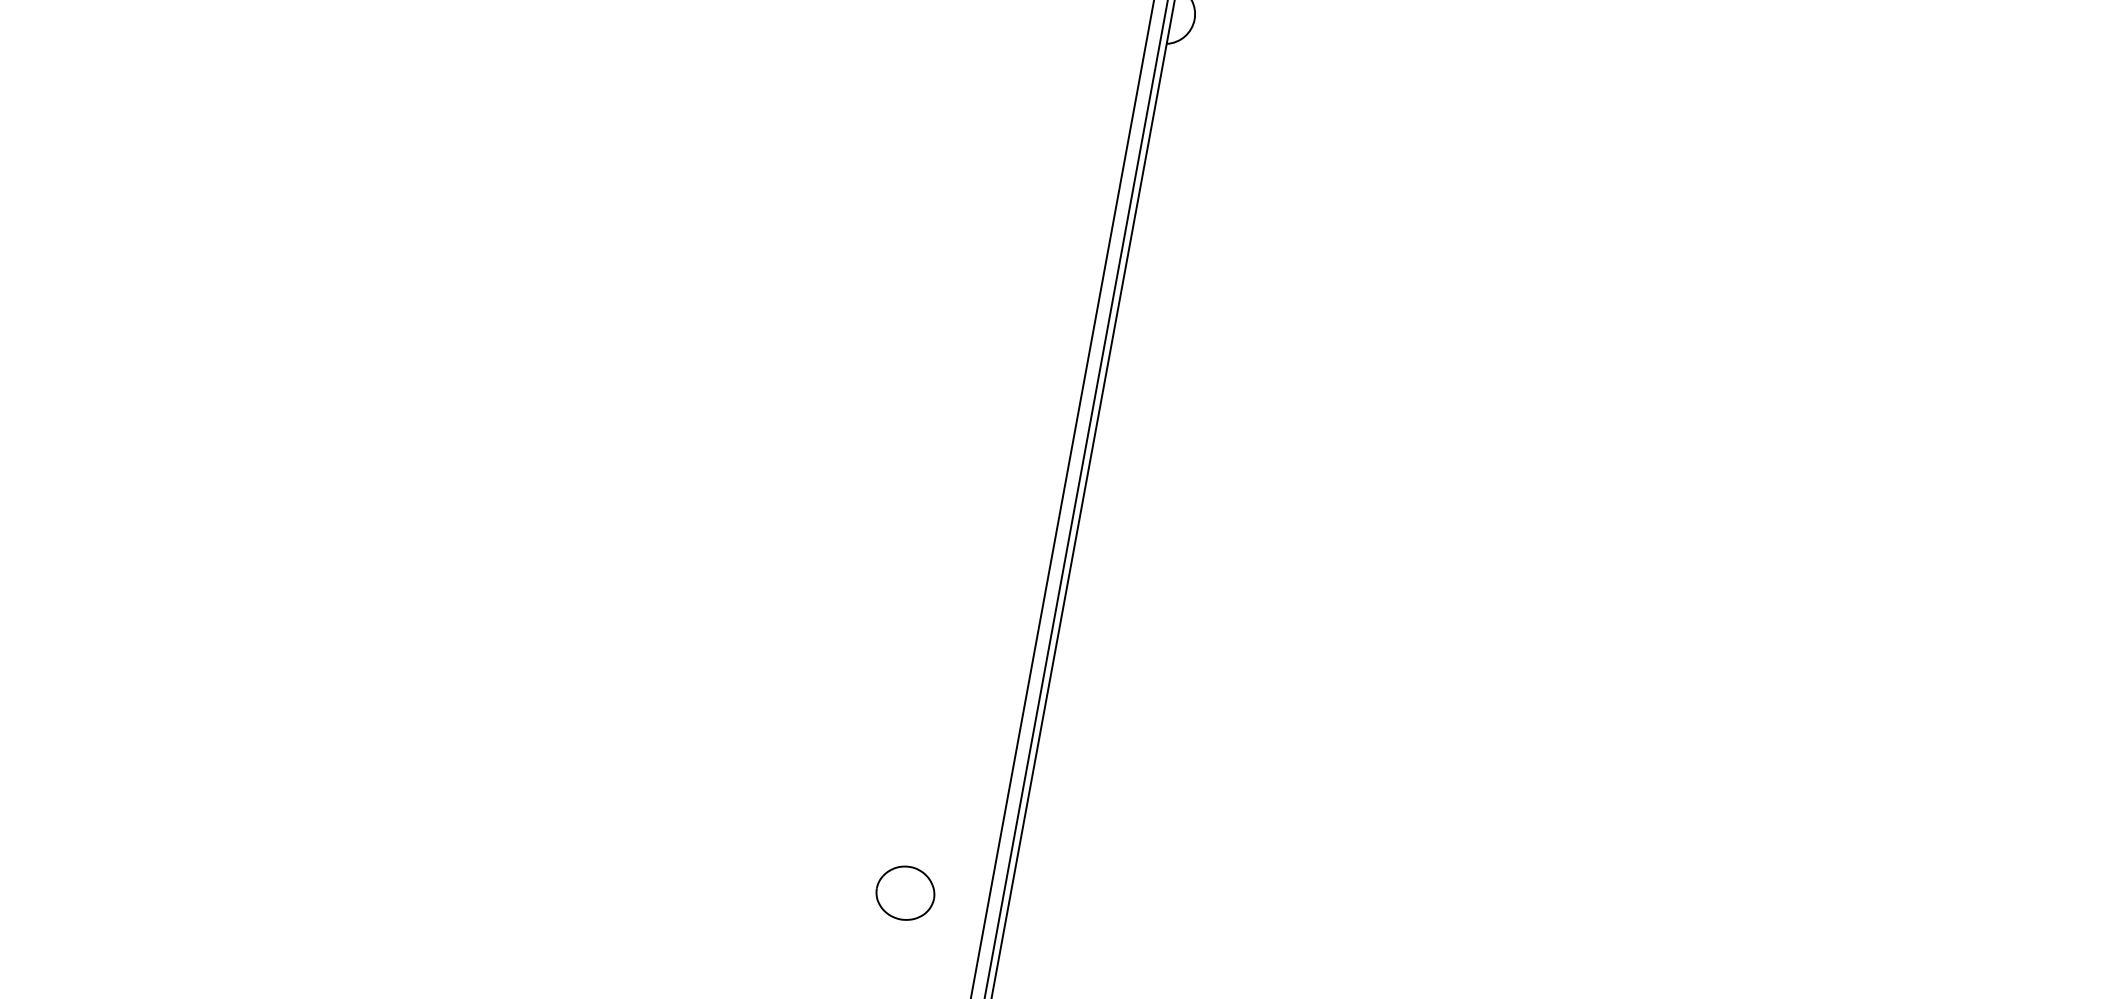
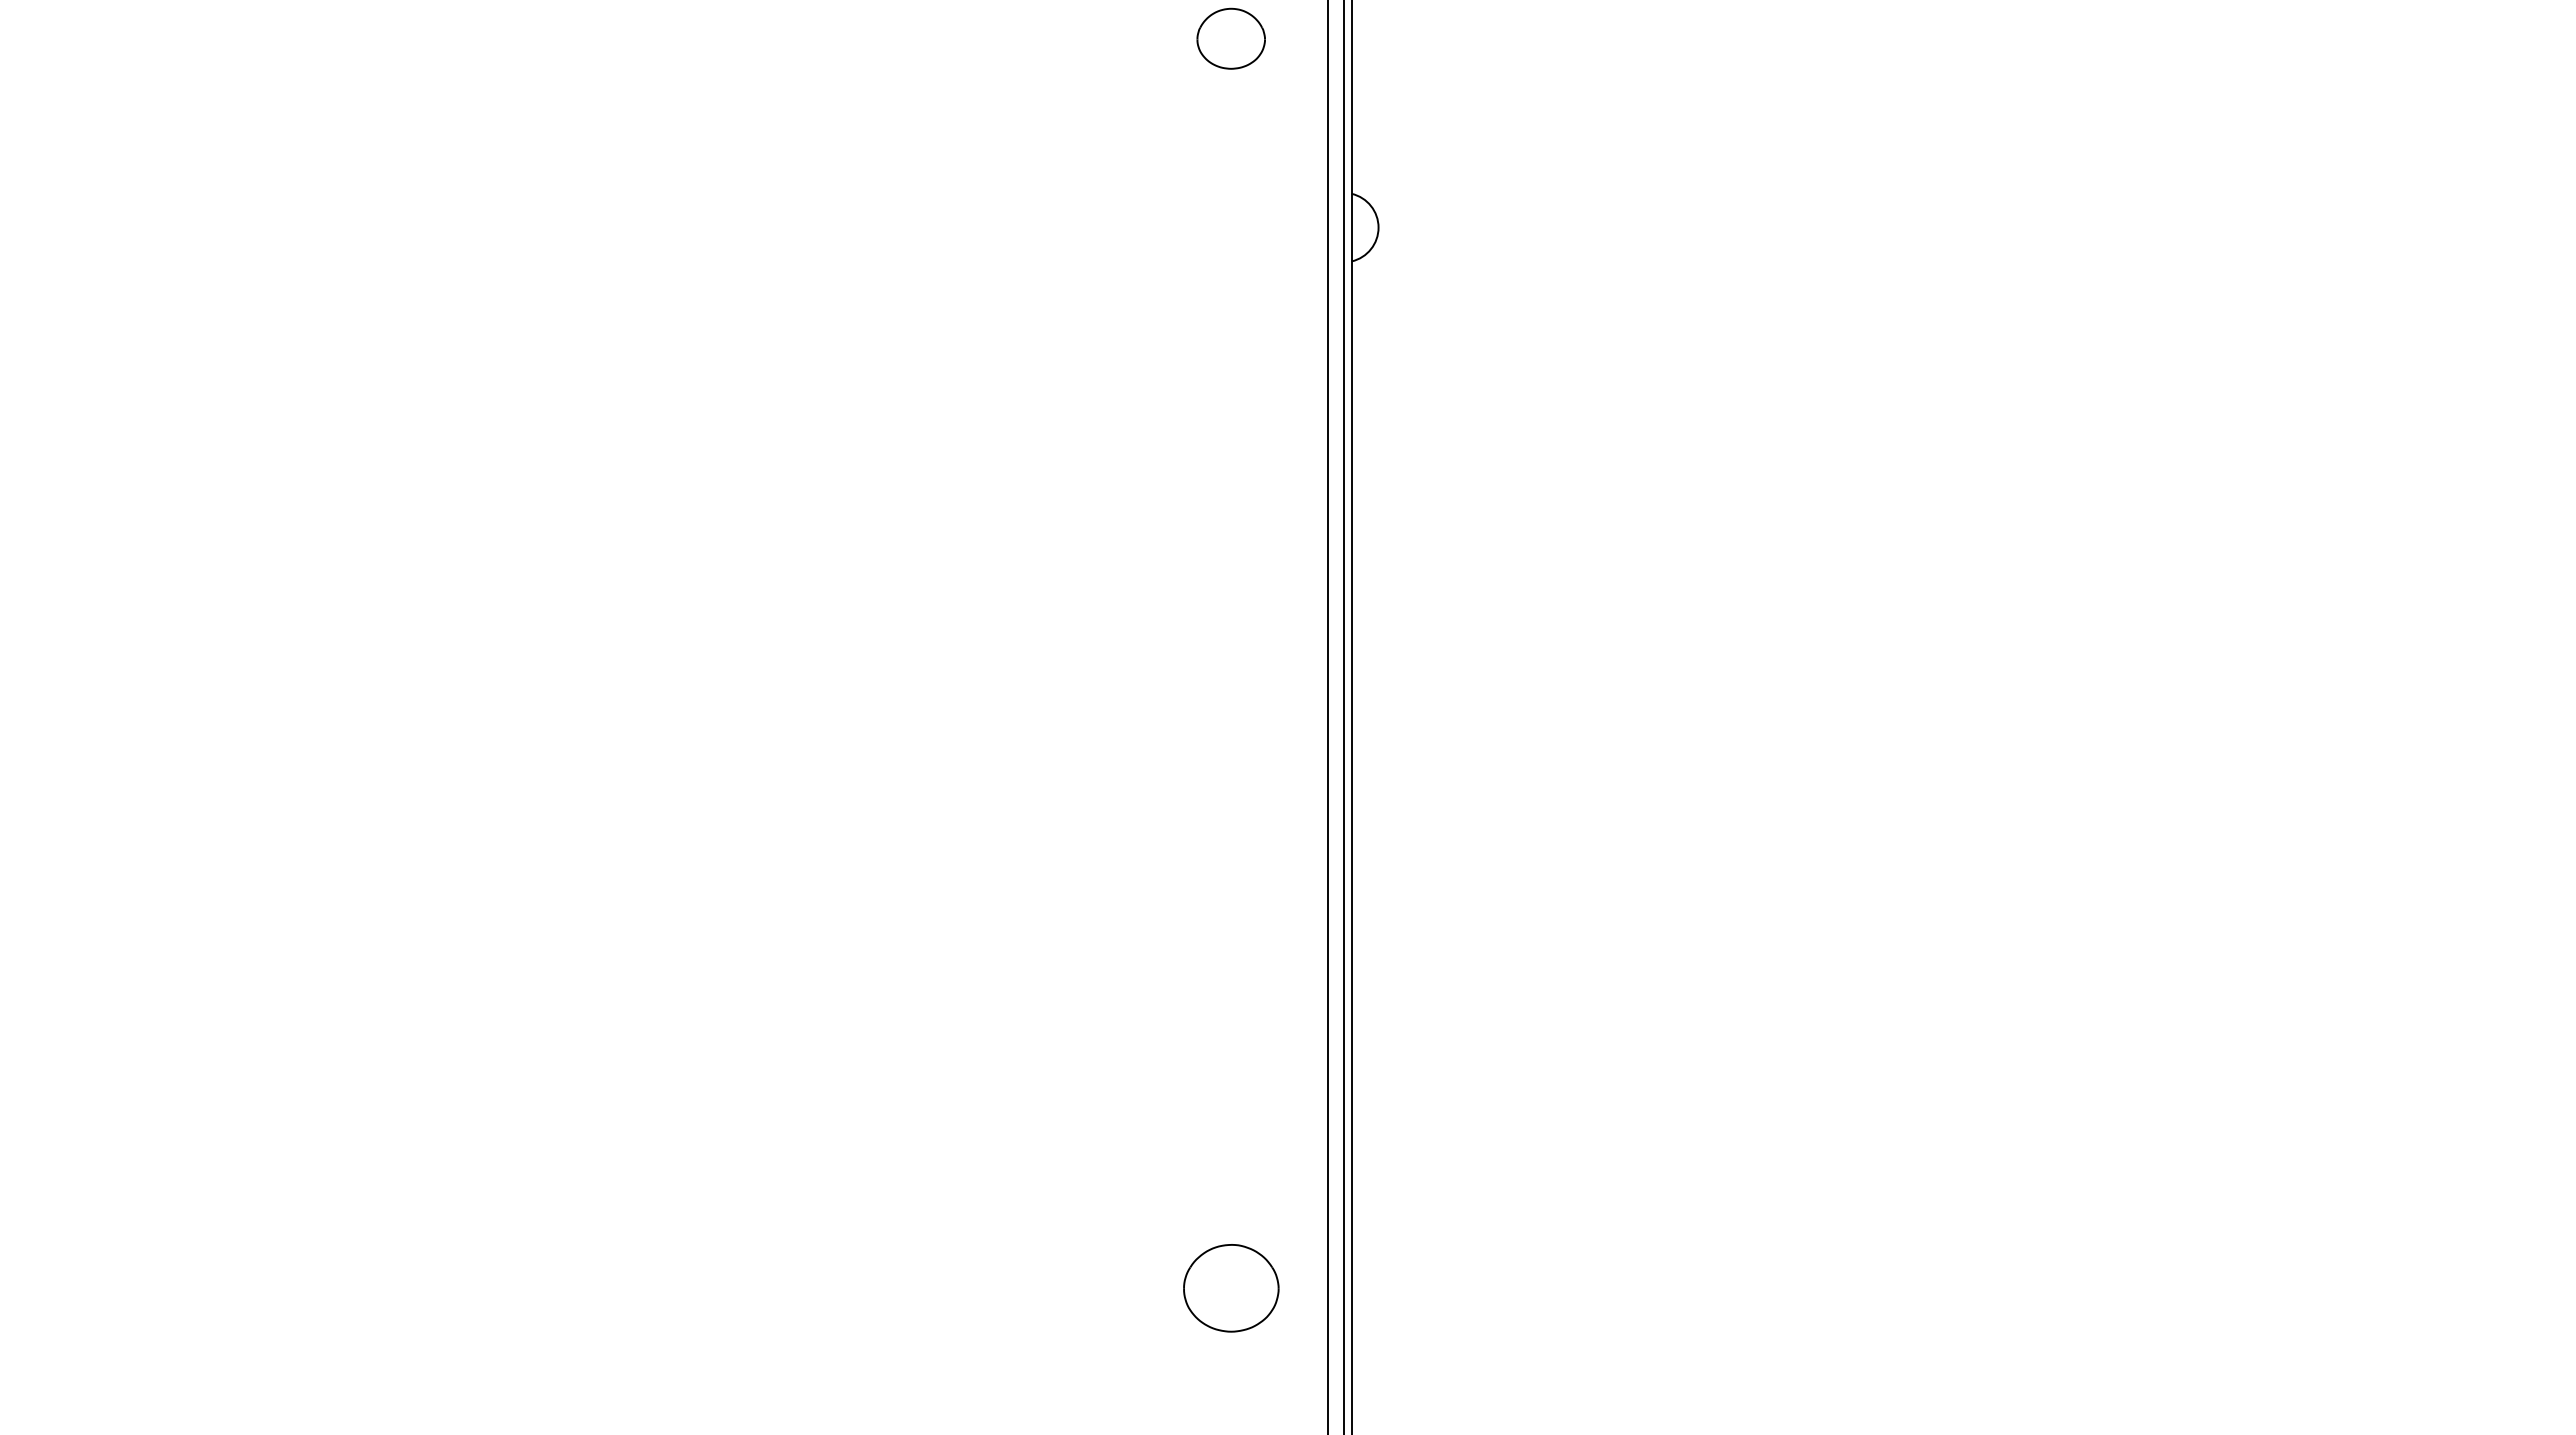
part: (904, 893) -> (1230, 1288), size x1.4

